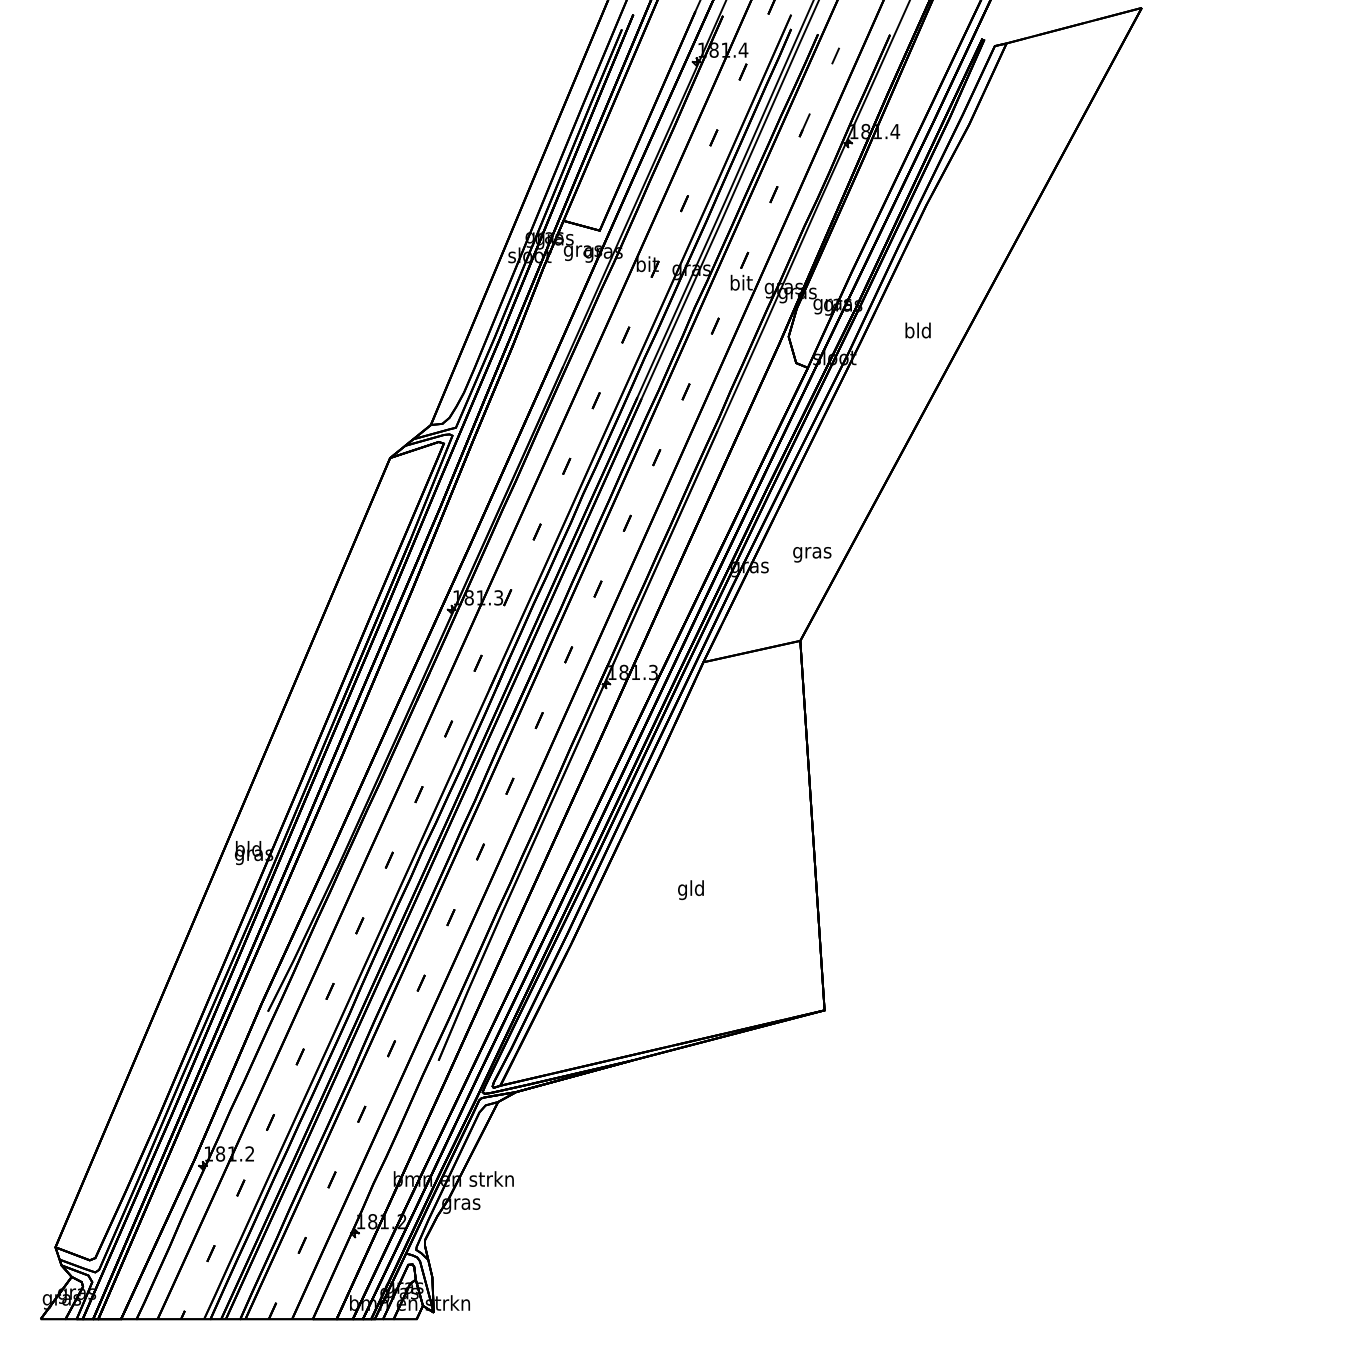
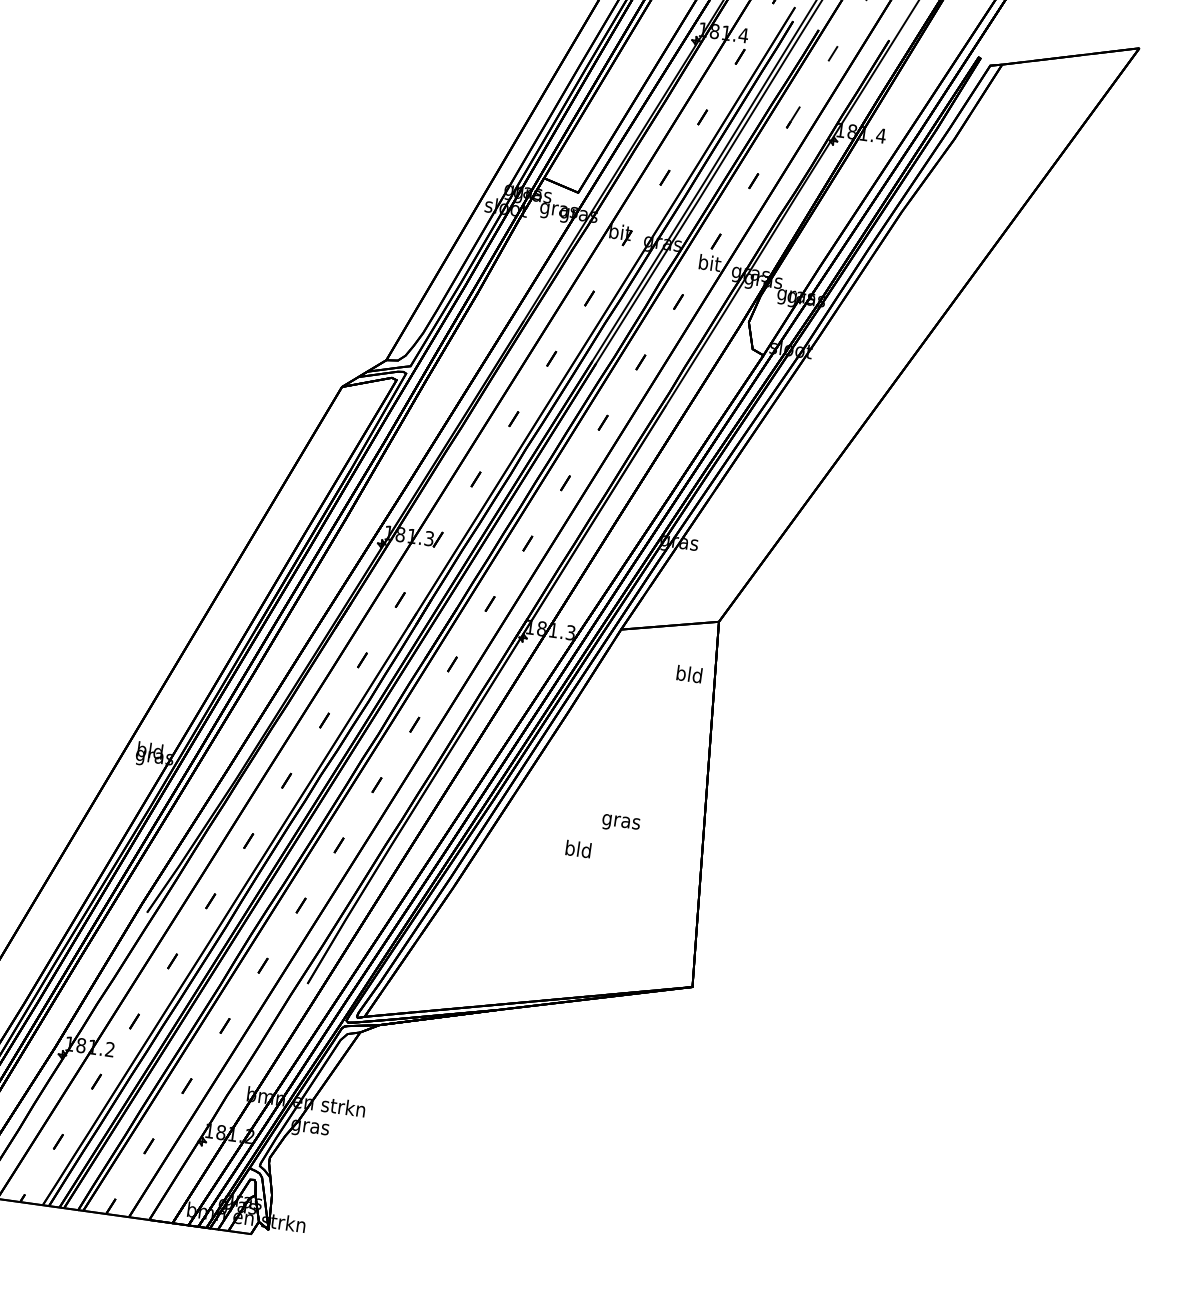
text: (917, 330) -> (688, 674), moved
text: (812, 554) -> (621, 823), moved
text: (682, 890) -> (569, 850), gld -> bld

